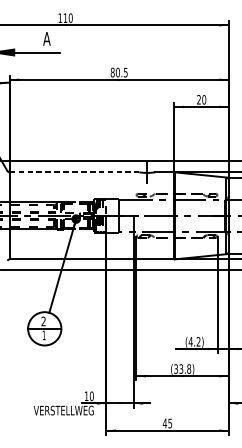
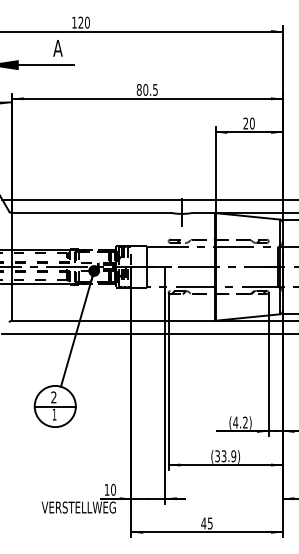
text: (65, 18) -> (80, 22), 110 -> 120
line: (74, 172) -> (92, 213), dashed -> solid
text: (188, 369) -> (233, 456), (33.8) -> (33.9)

